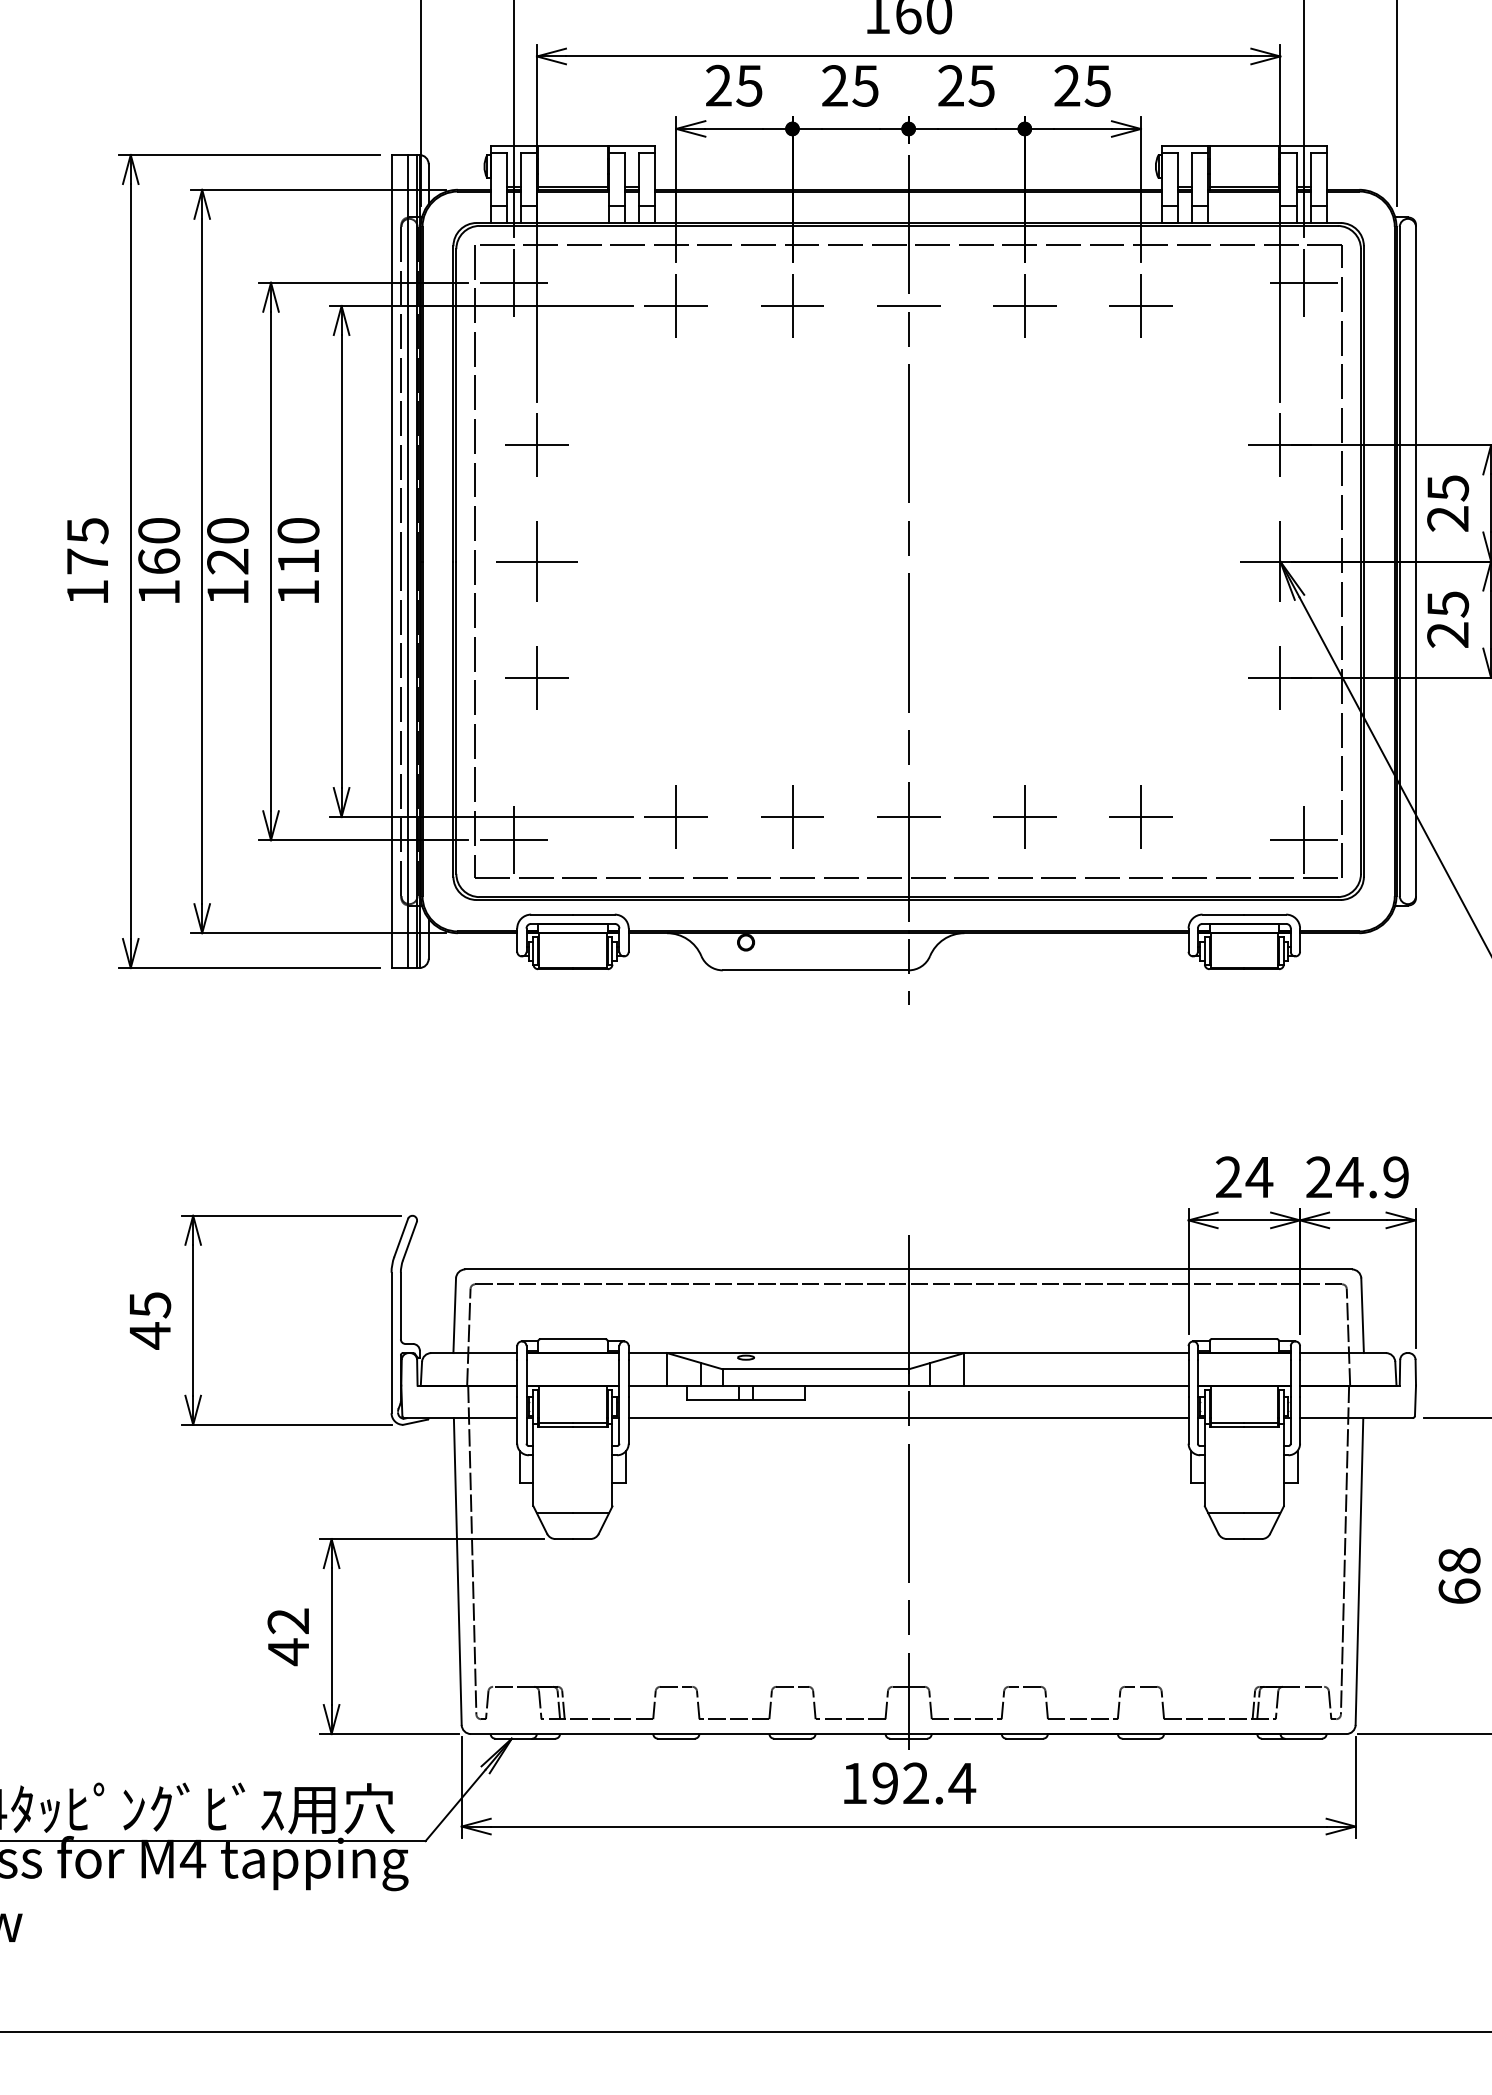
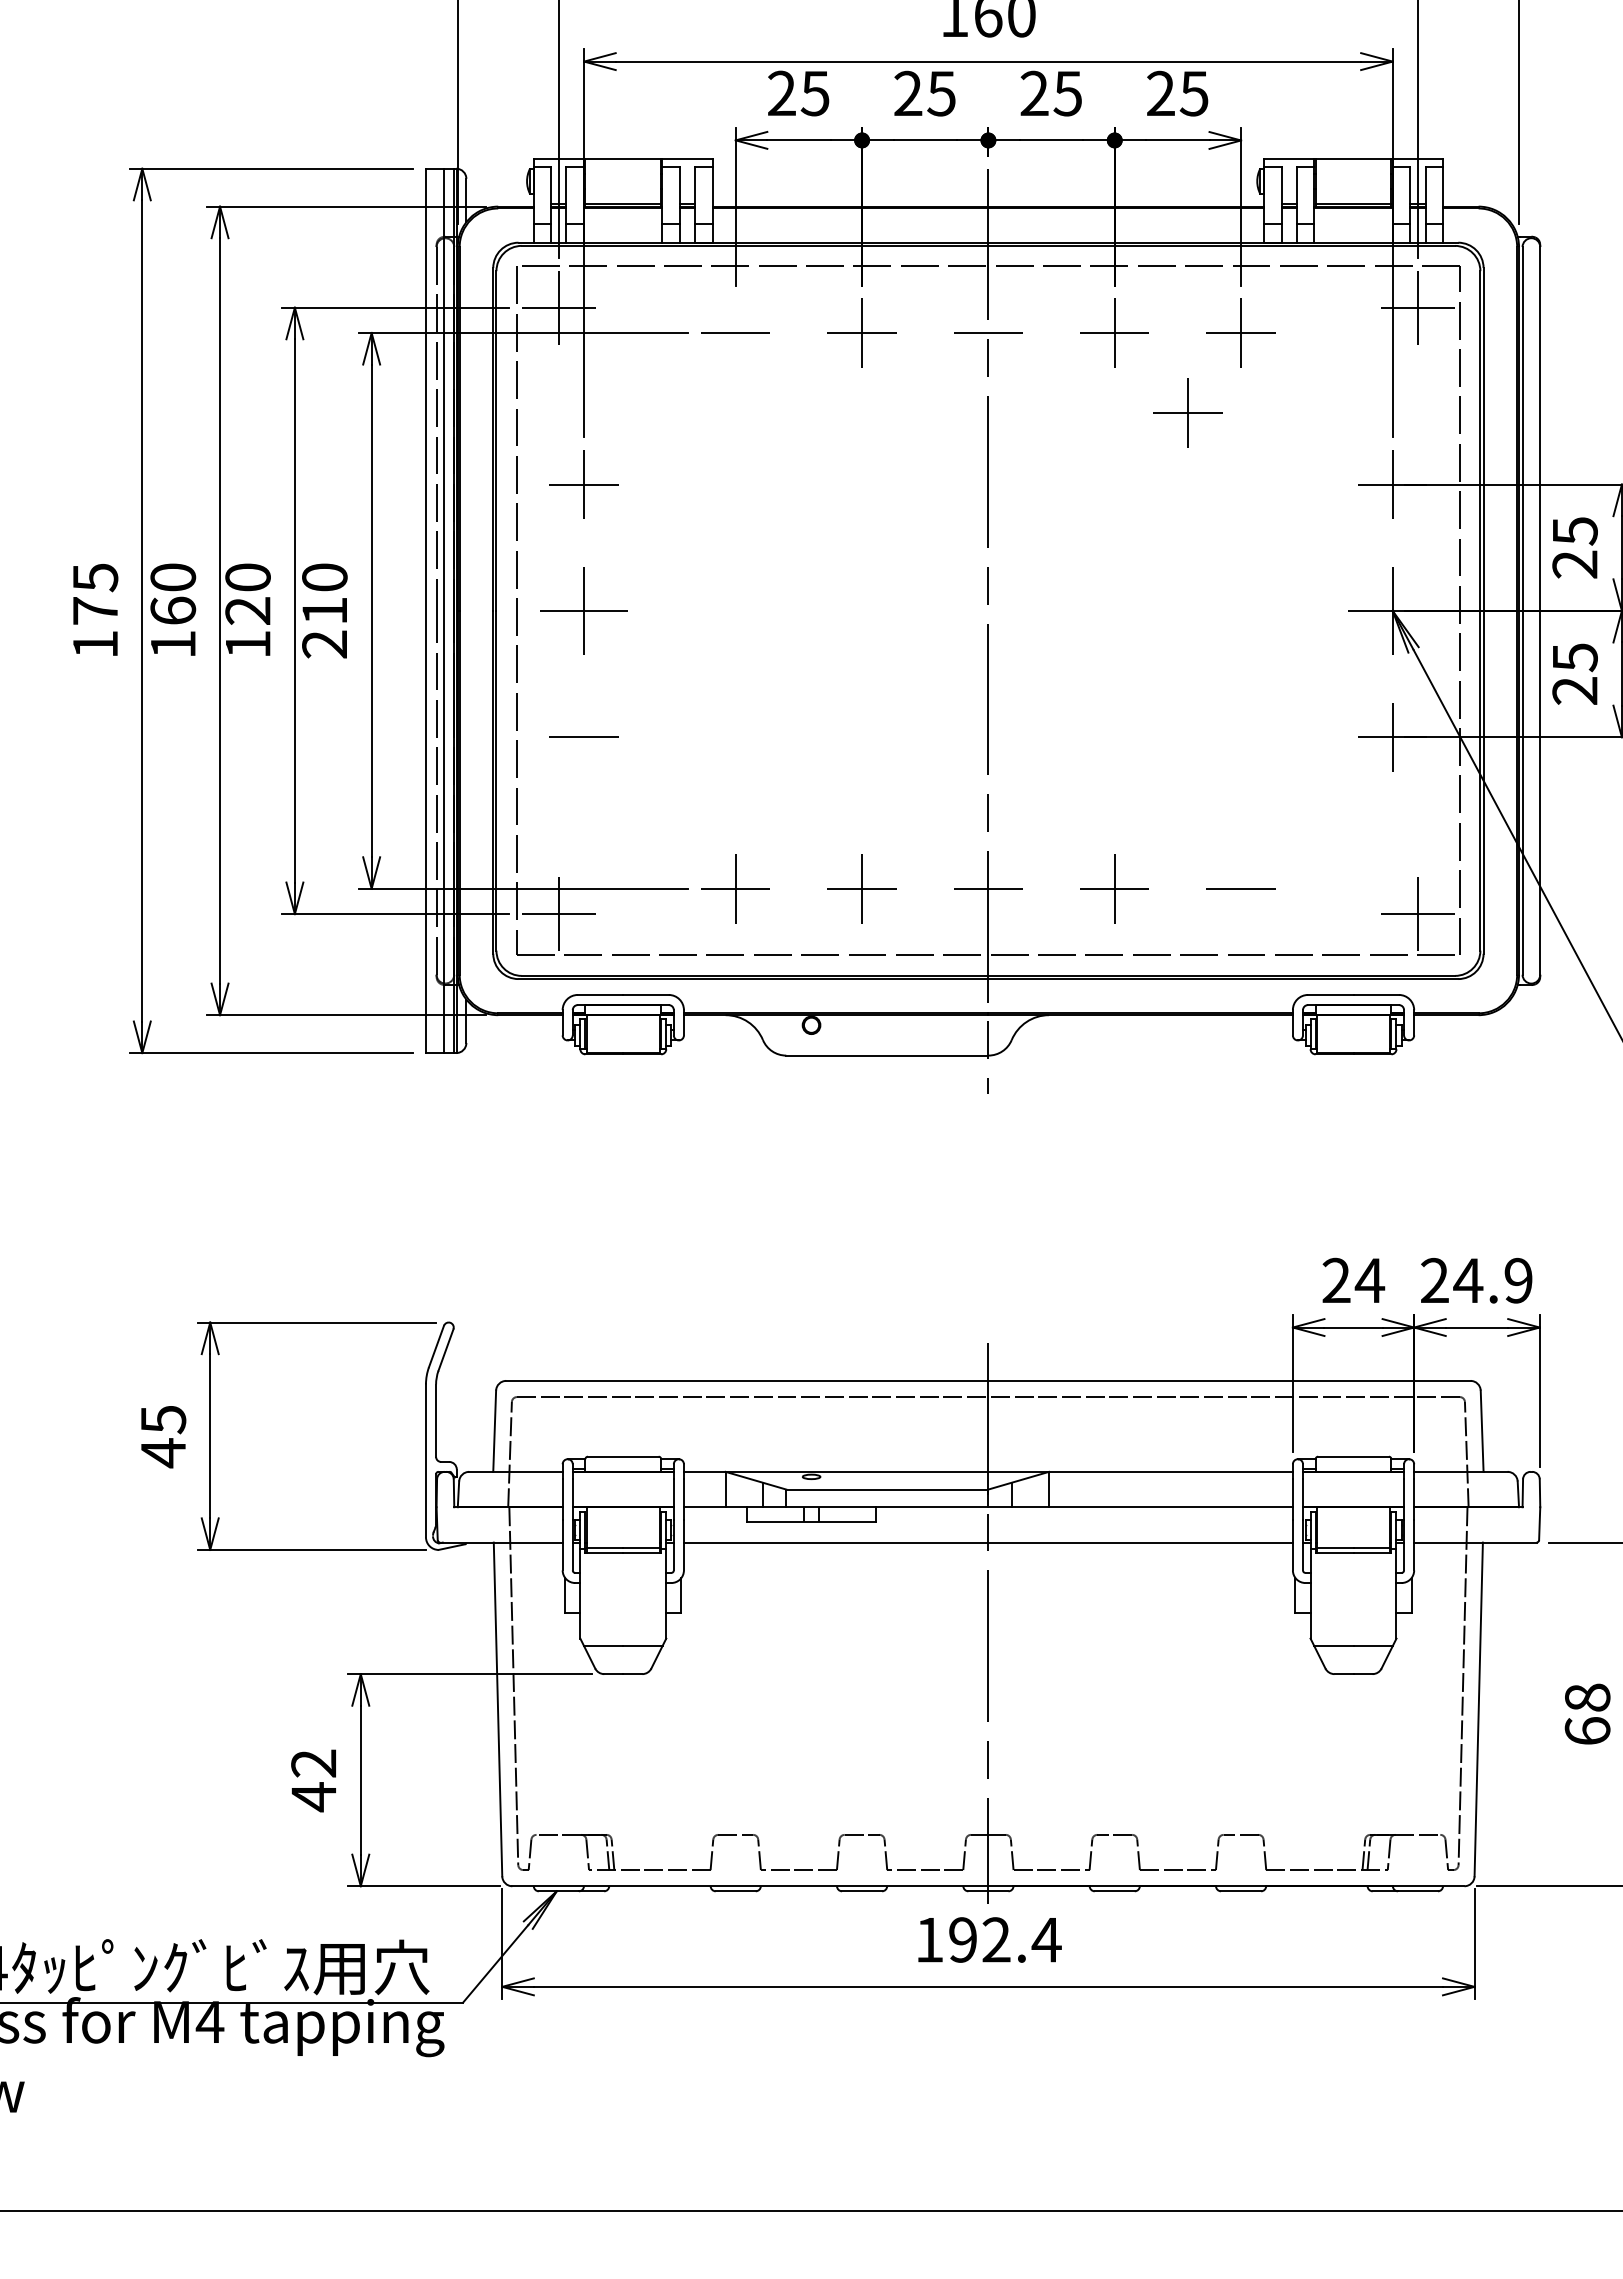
line: (676, 305) -> (735, 332), removed
part: (1091, 379) -> (1187, 412), added
text: (298, 592) -> (324, 644), 110 -> 210
line: (537, 676) -> (584, 736), removed
line: (1141, 816) -> (1241, 888), removed

